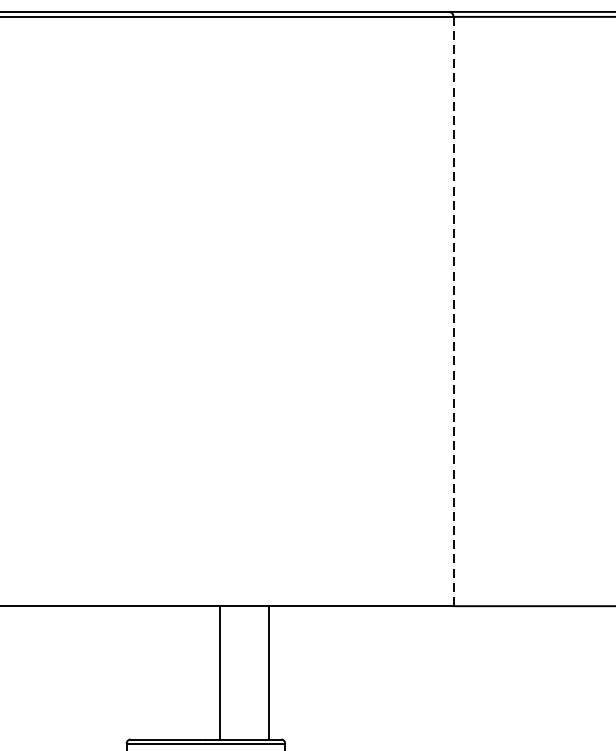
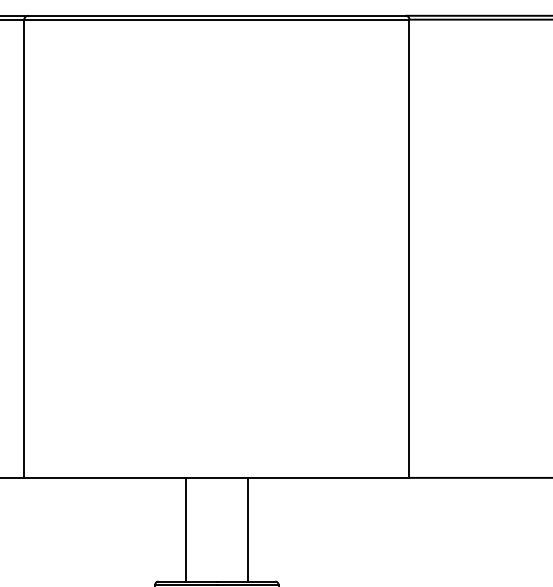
line: (453, 312) -> (409, 249), dashed -> solid
line: (220, 672) -> (186, 529), moved
line: (268, 672) -> (247, 529), moved

